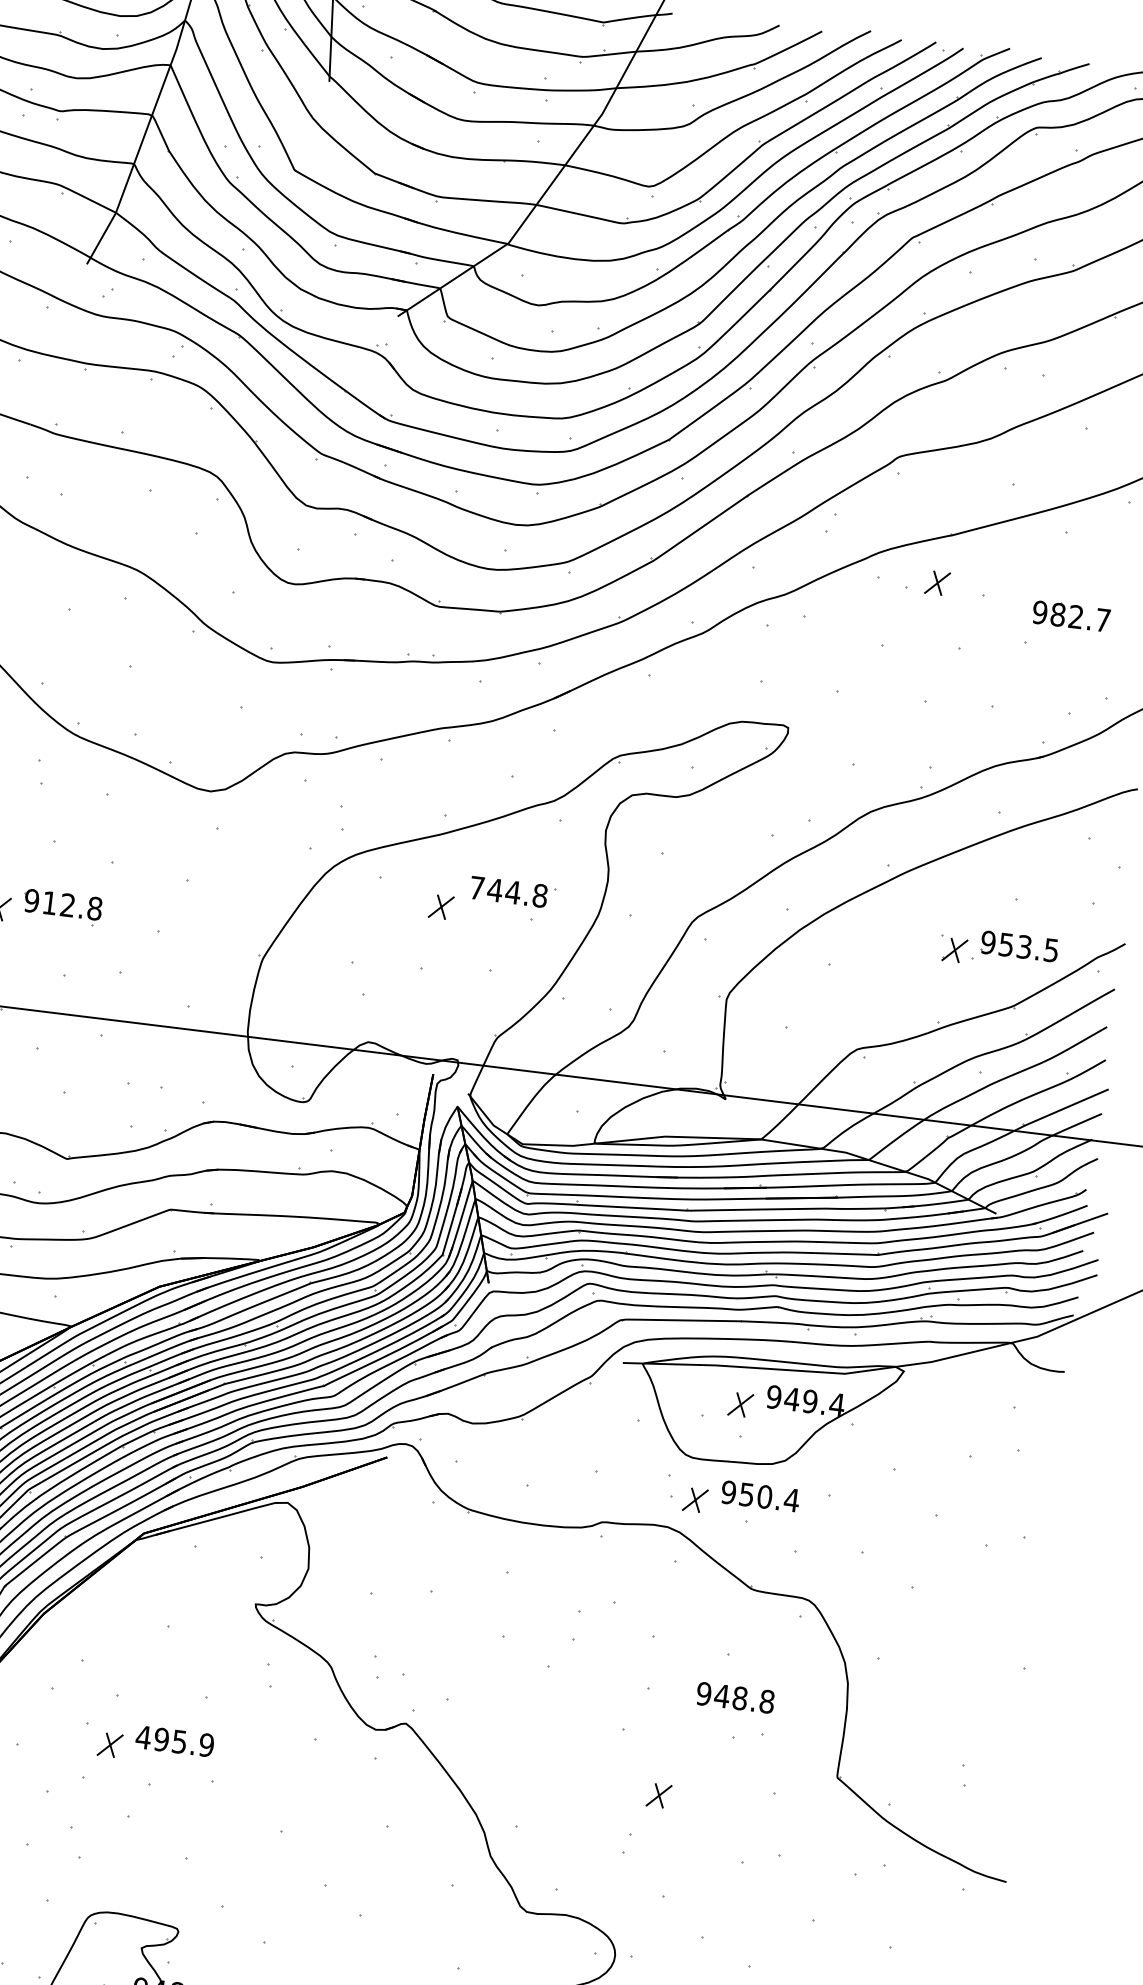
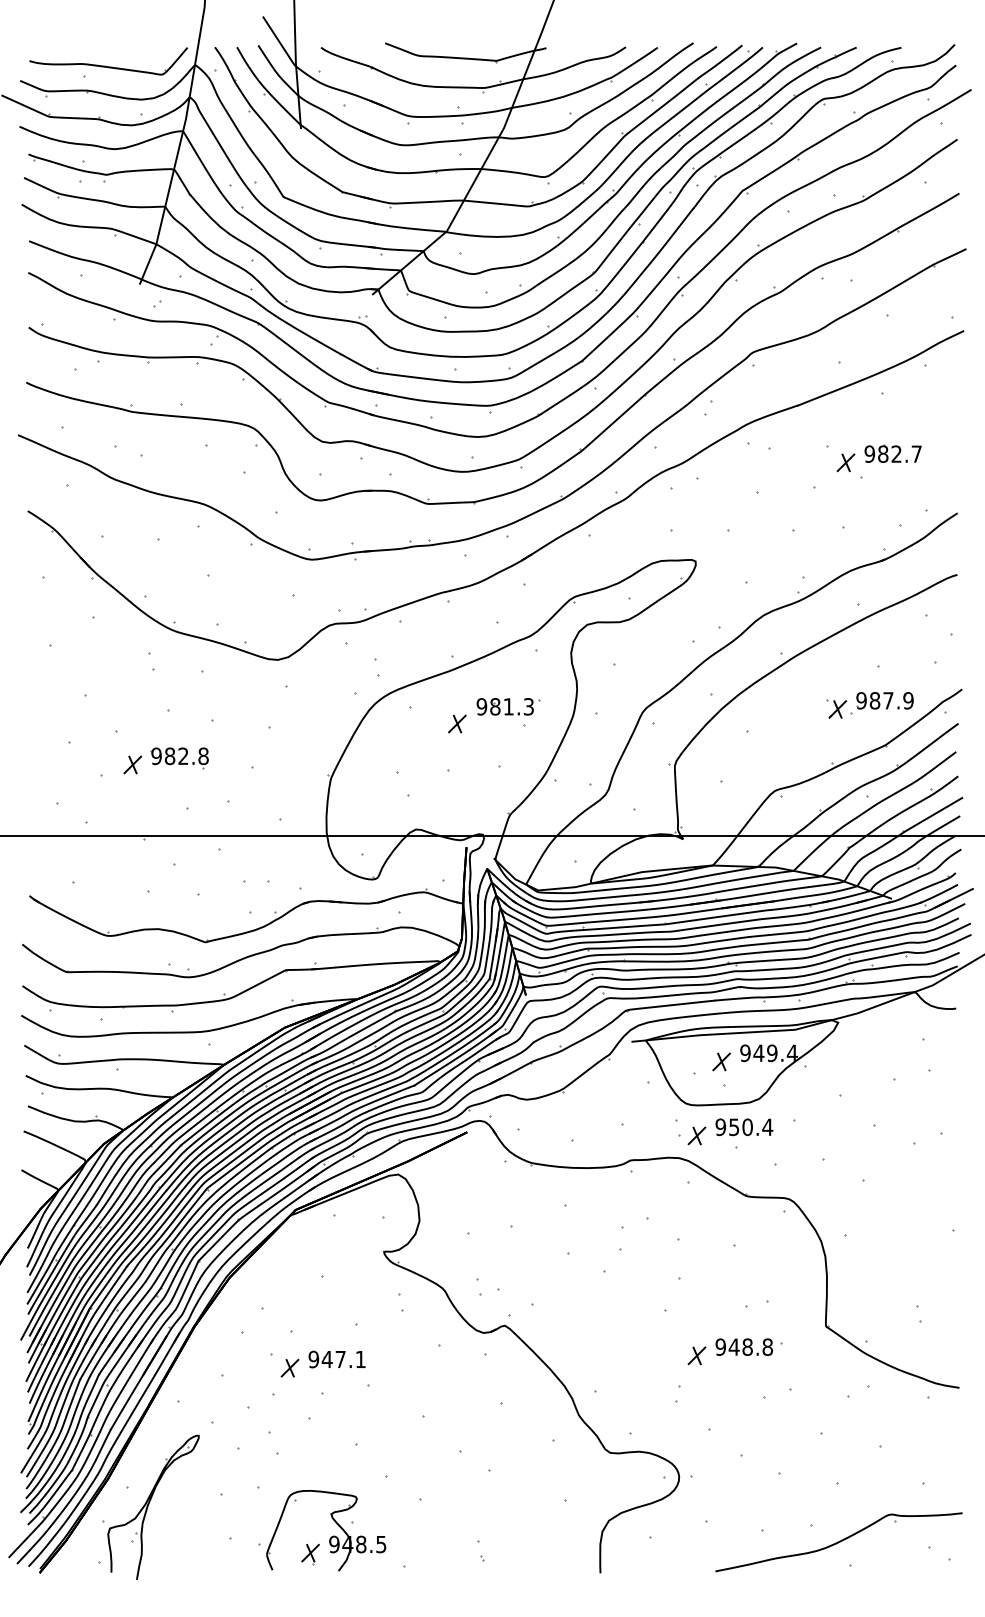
part: (936, 582) -> (845, 462), moved
text: (508, 891) -> (505, 706), 744.8 -> 981.3
text: (49, 903) -> (169, 756), 912.8 -> 982.8
text: (1028, 947) -> (891, 700), 953.5 -> 987.9
text: (734, 1696) -> (743, 1346), moved
text: (174, 1741) -> (336, 1359), 495.9 -> 947.1

